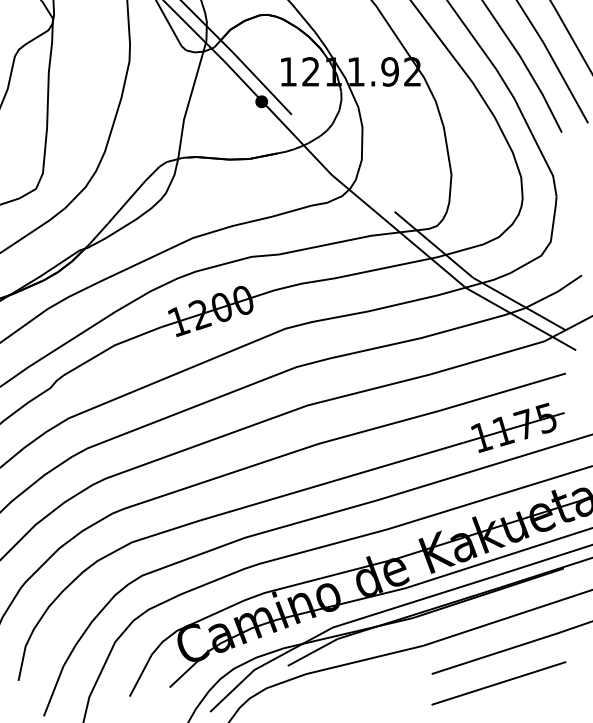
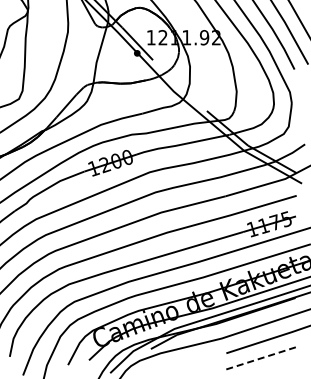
line: (500, 683) -> (262, 358), solid -> dashed

